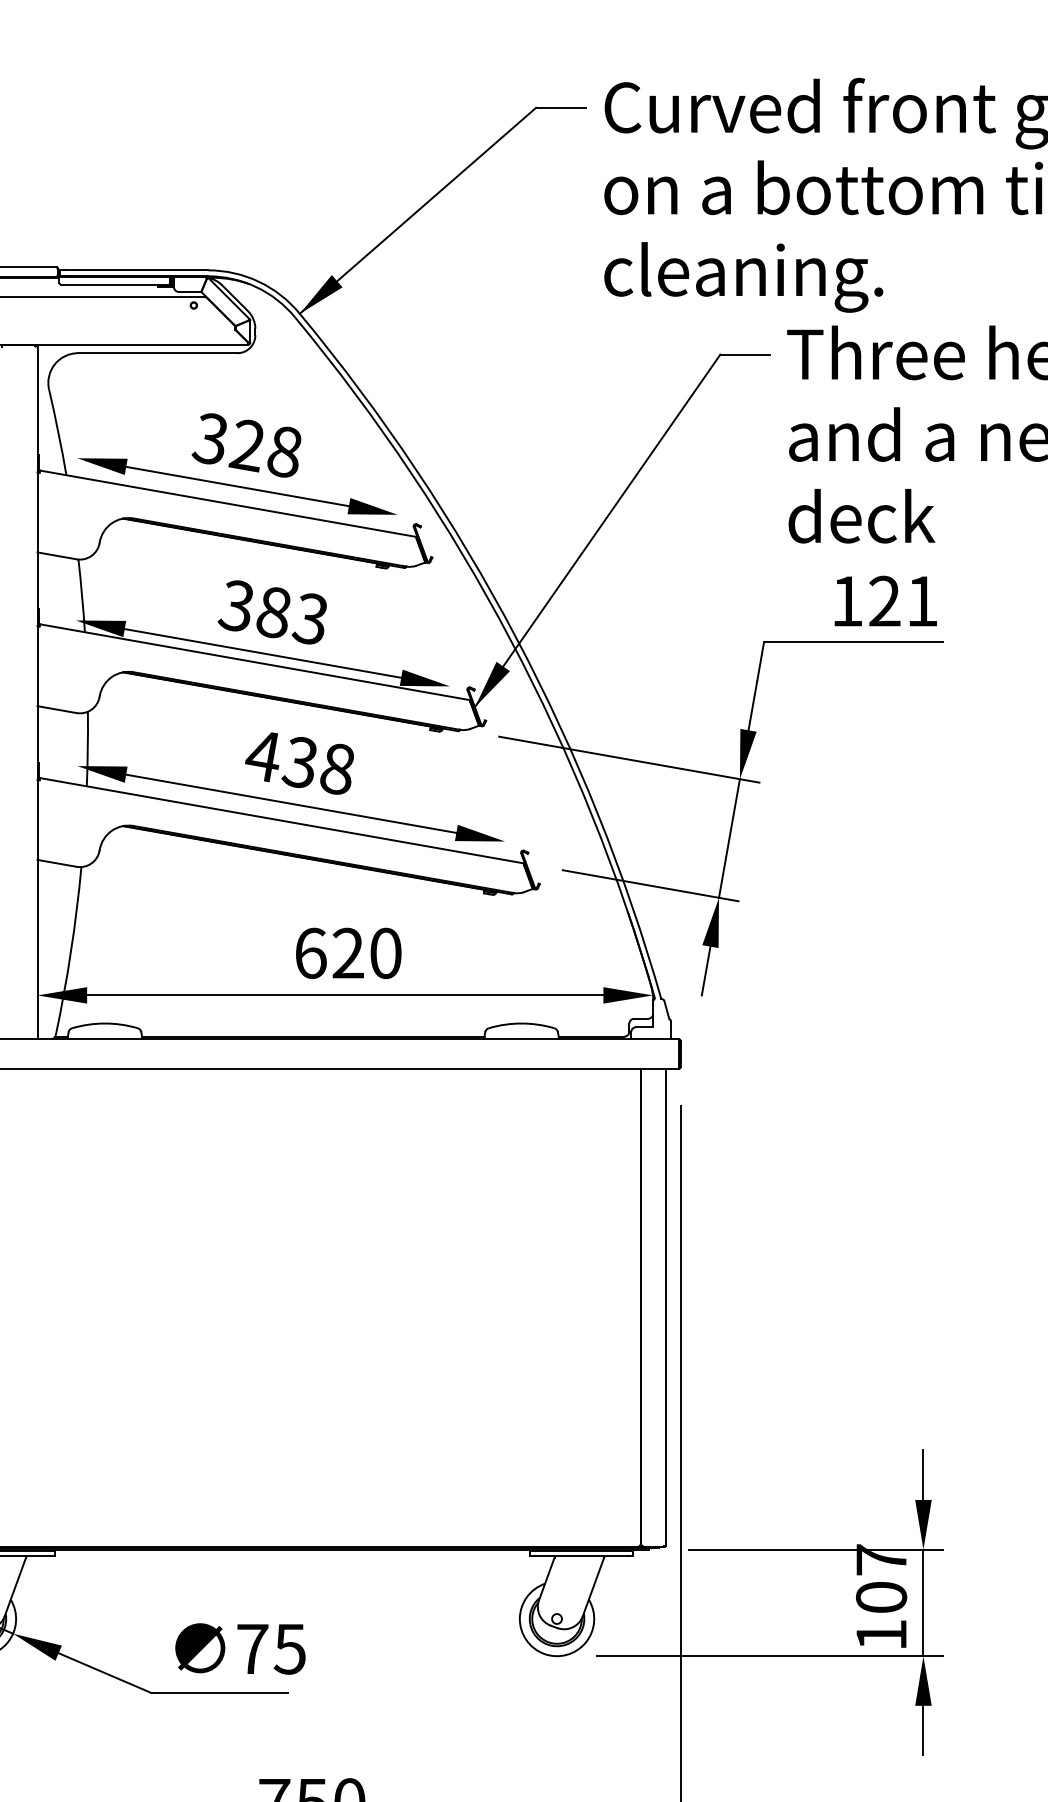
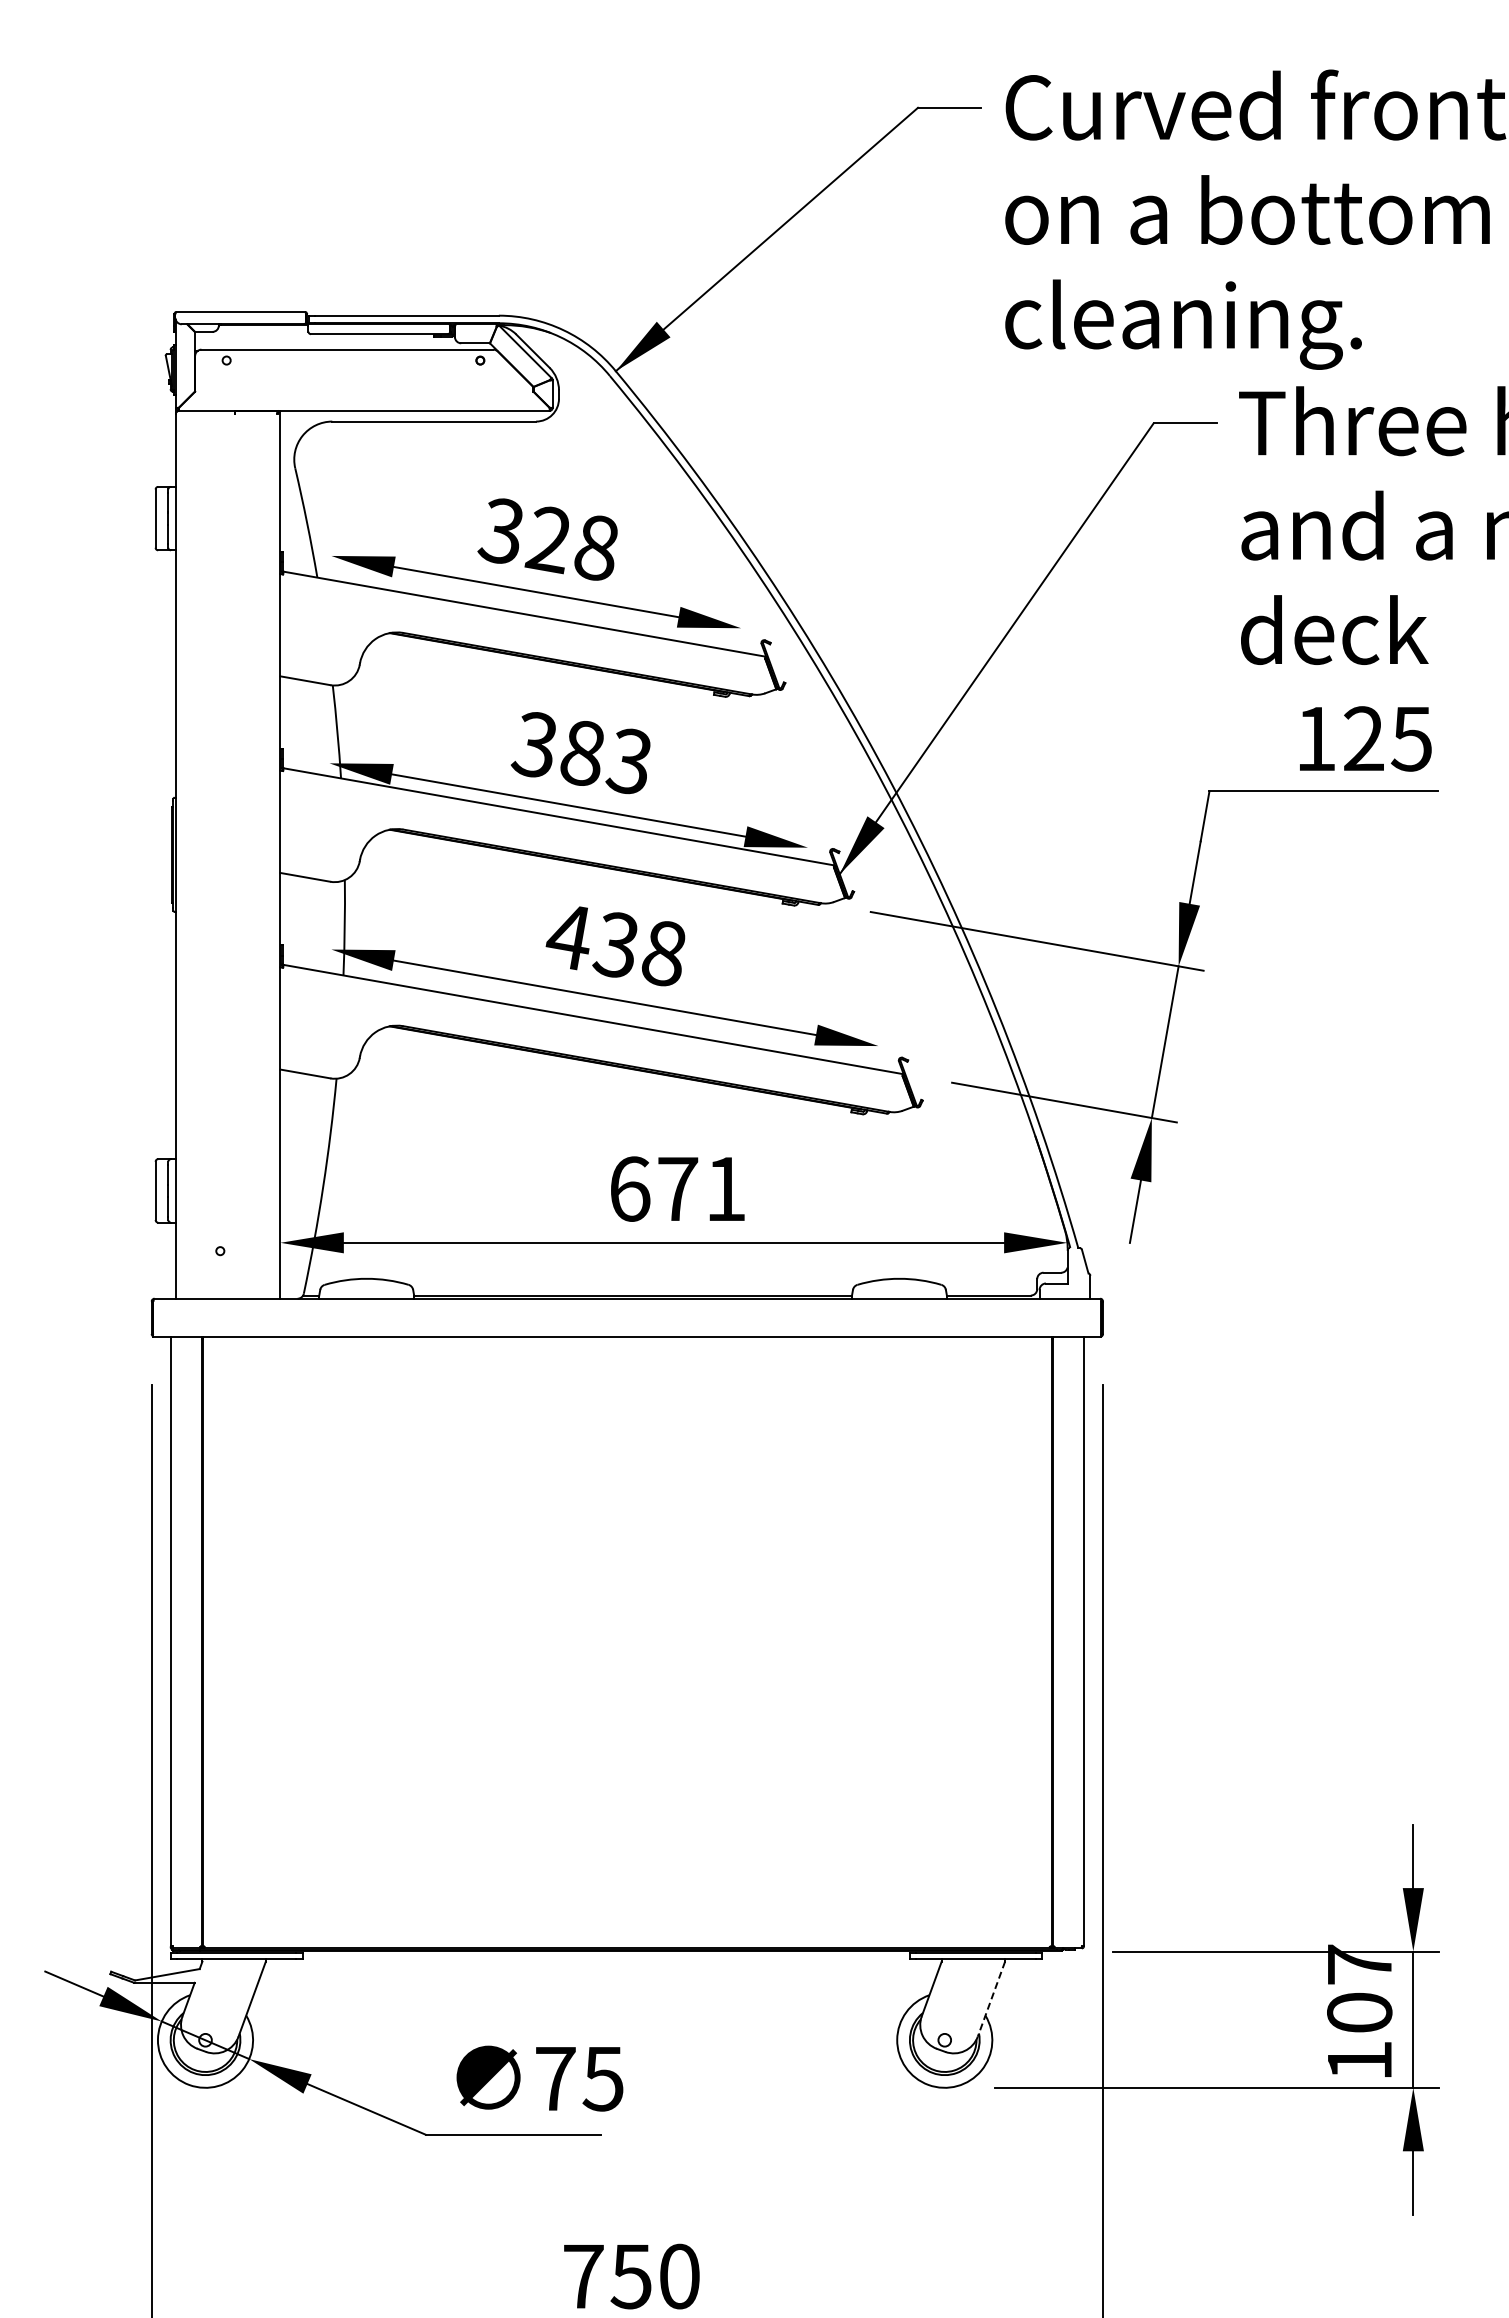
text: (921, 601) -> (1410, 739), 121 -> 125
text: (366, 952) -> (701, 1188), 620 -> 671
line: (593, 1587) -> (991, 1999), solid -> dashed

